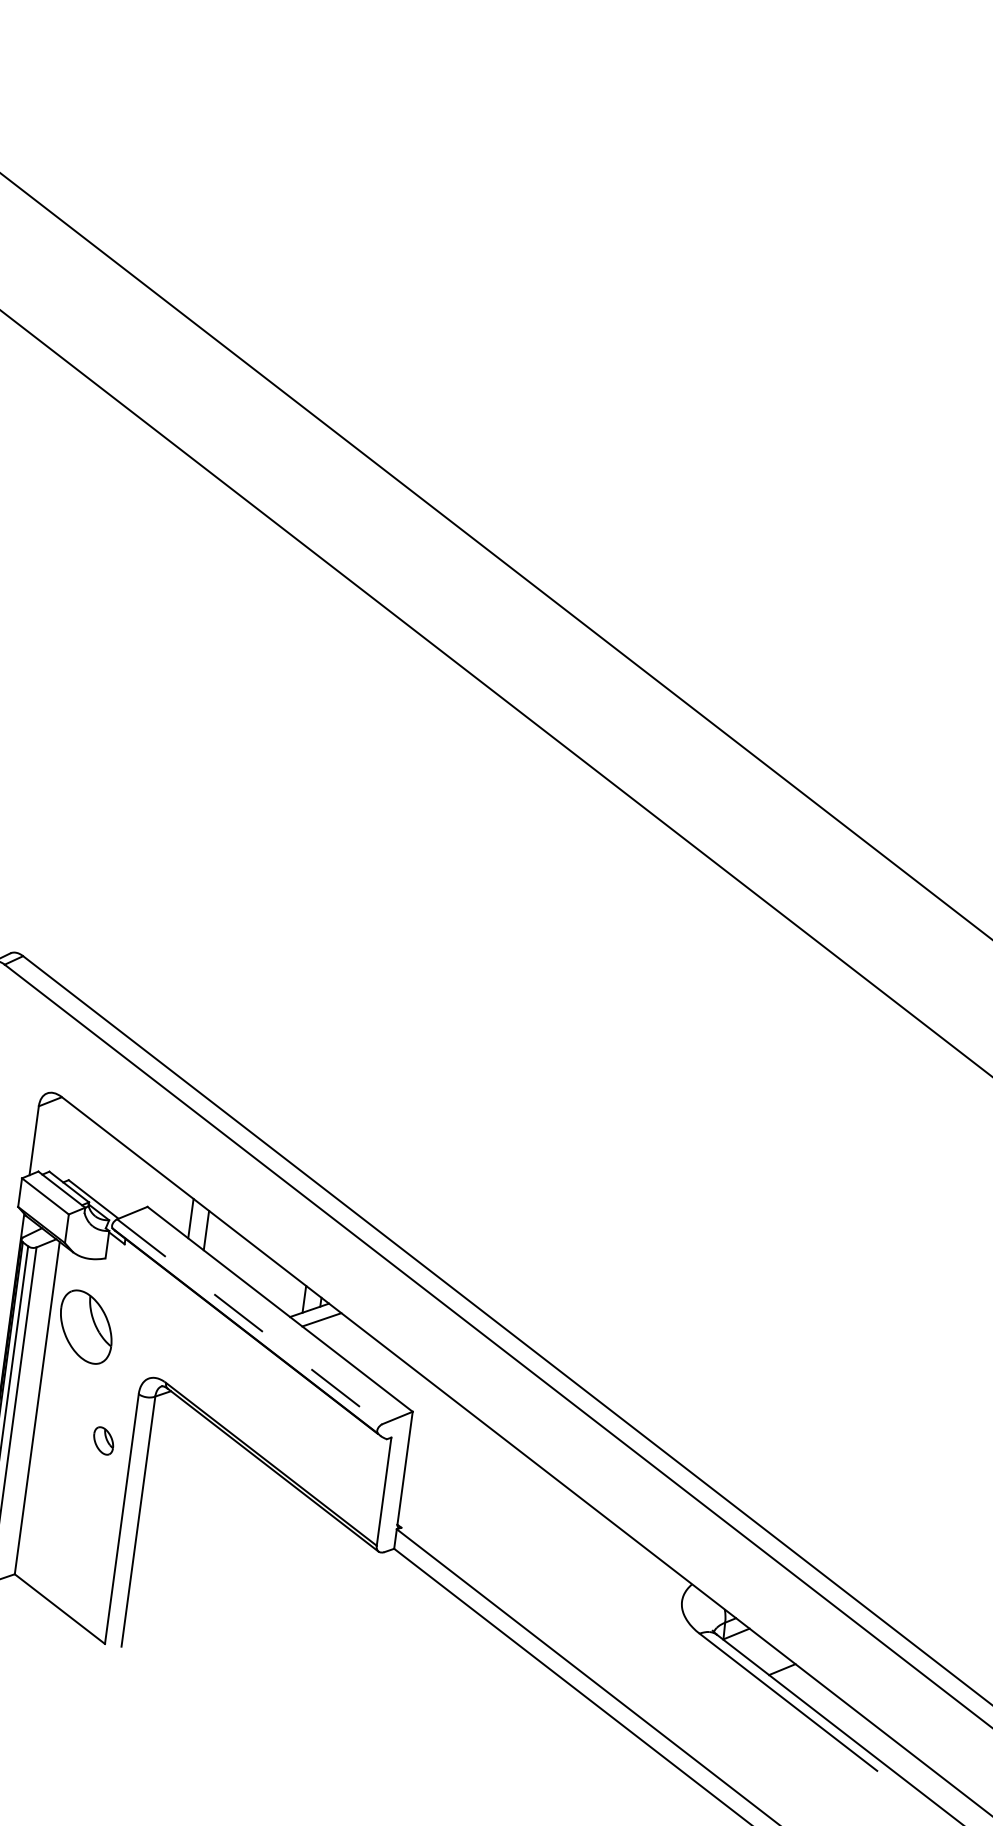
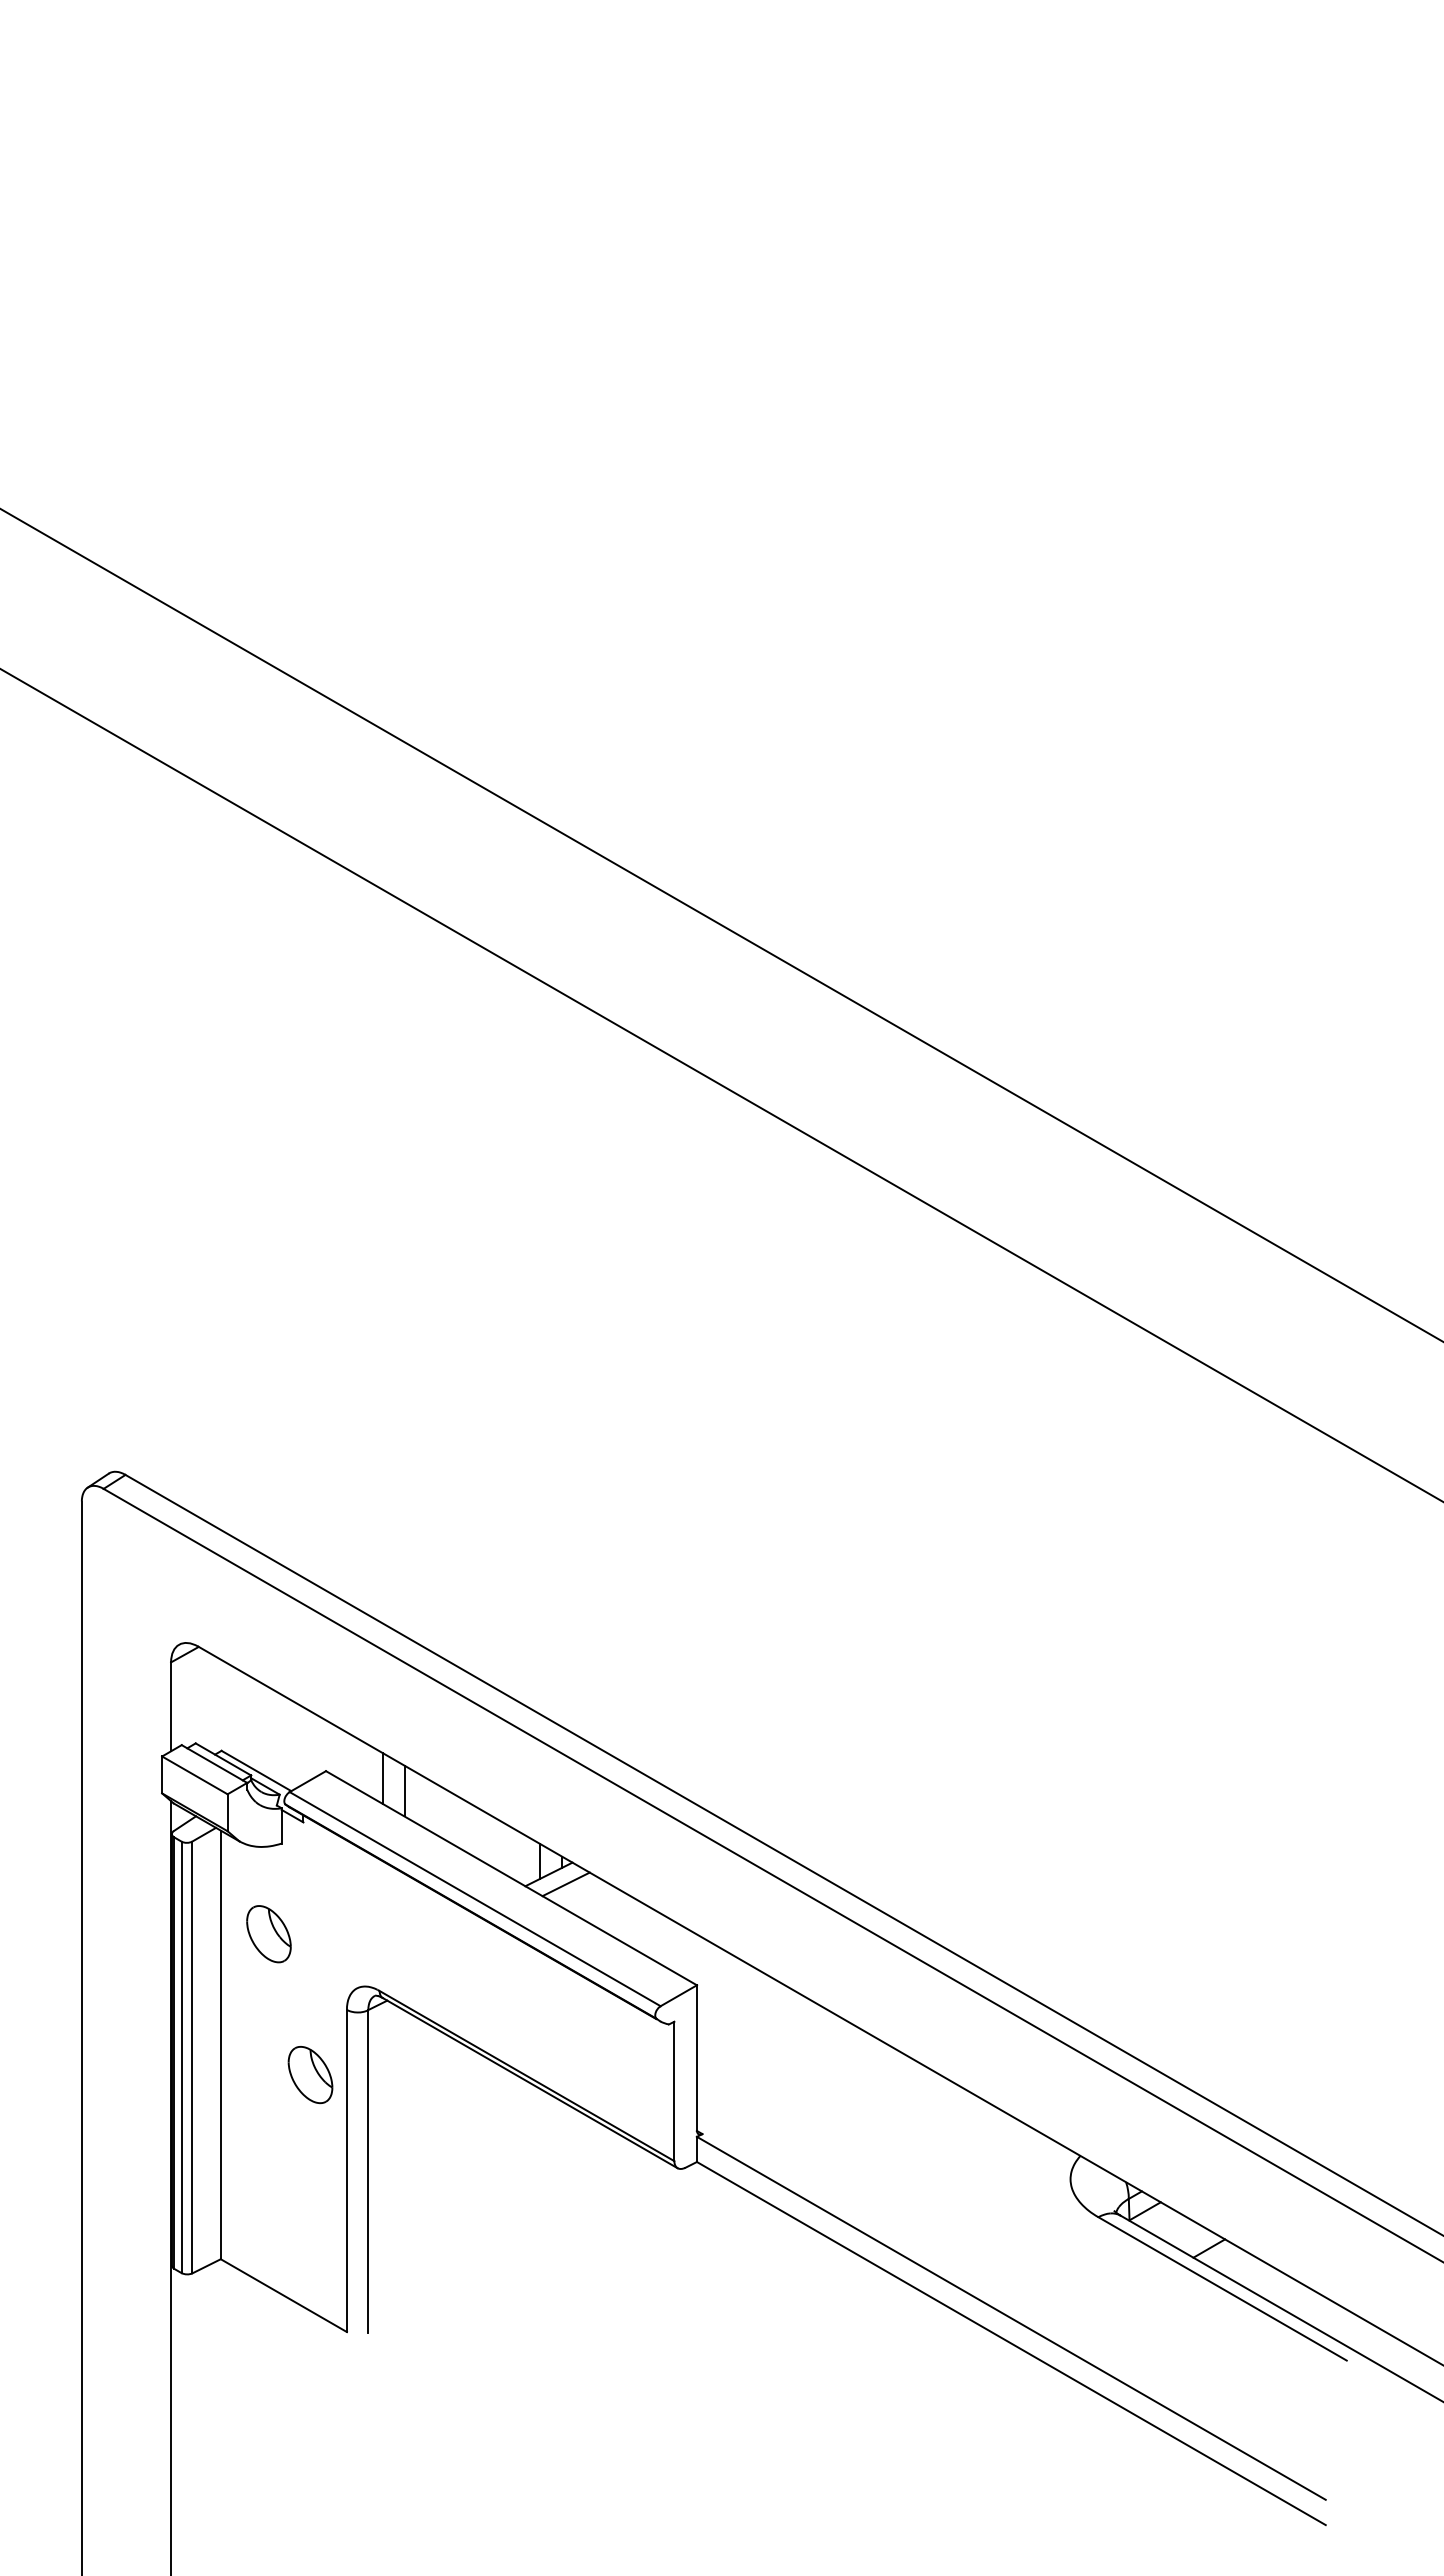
line: (250, 1322) -> (475, 1899), dashed -> solid
part: (85, 1327) -> (268, 1934), size x0.62
part: (103, 1441) -> (310, 2075), size x1.67

